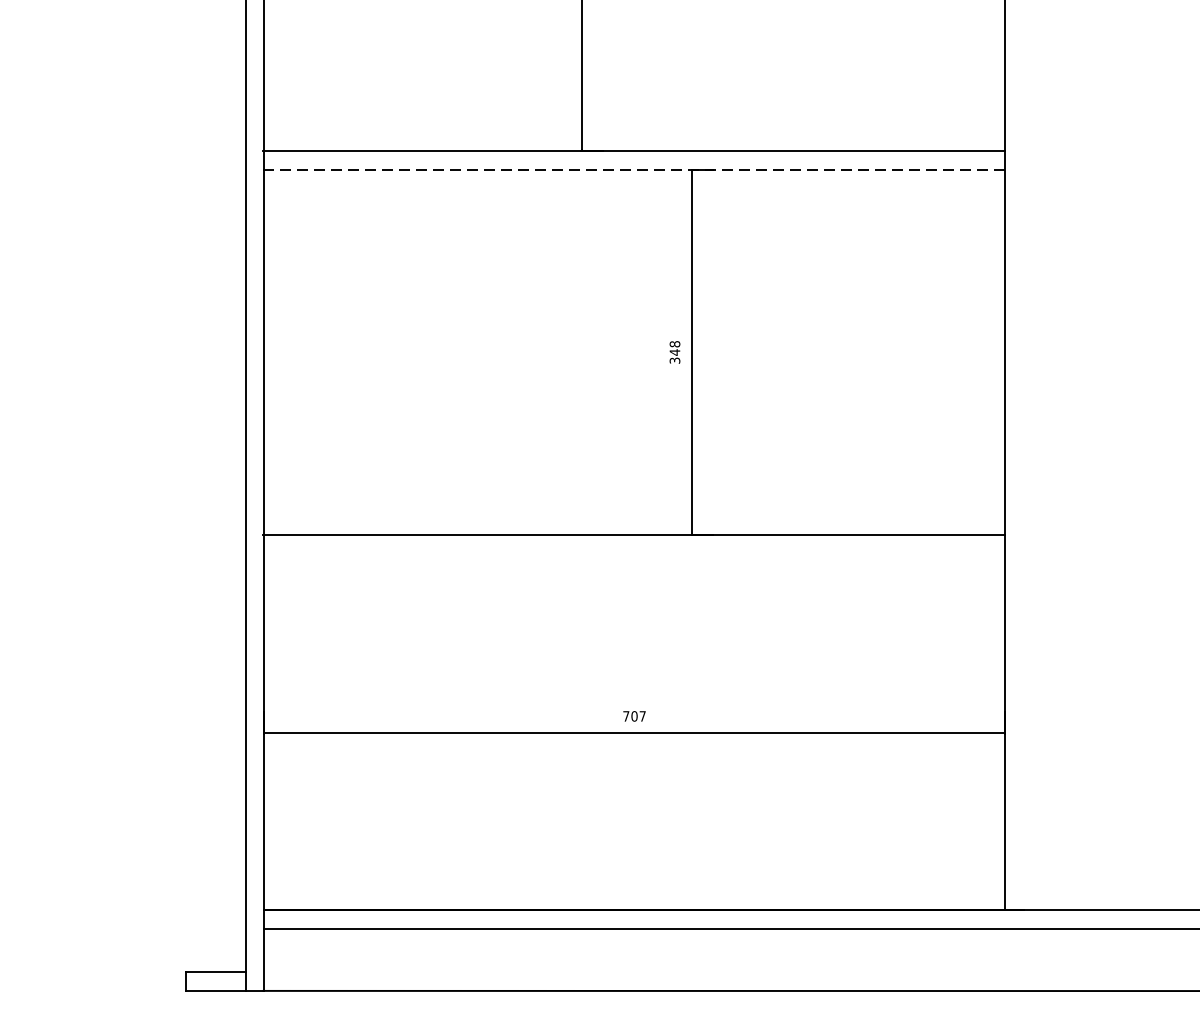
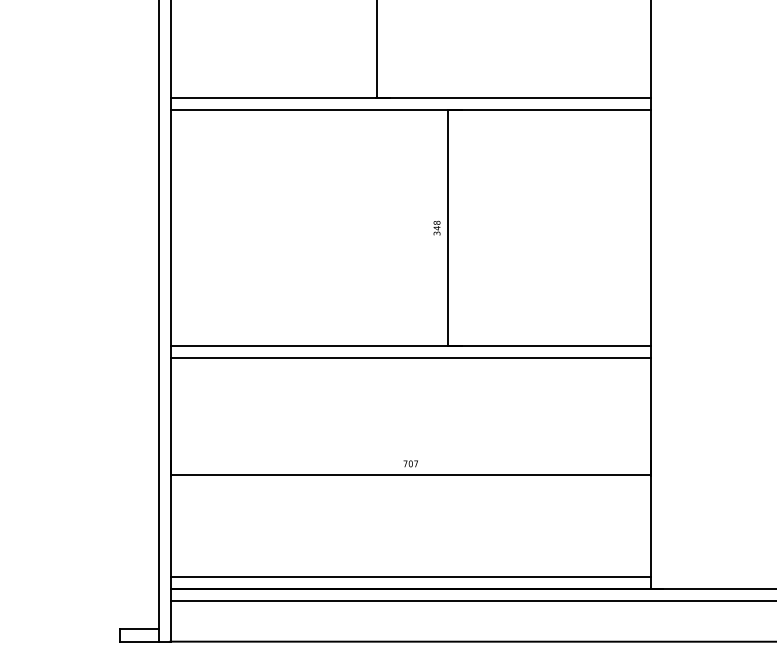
line: (635, 170) -> (411, 110), dashed -> solid
line: (633, 553) -> (410, 358), added
line: (633, 890) -> (410, 576), added

